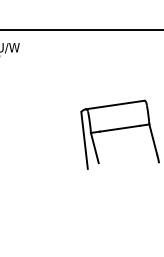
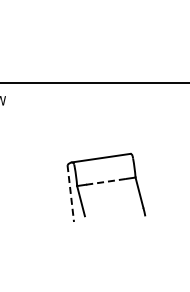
line: (120, 128) -> (106, 181), solid -> dashed
line: (84, 140) -> (70, 193), solid -> dashed

